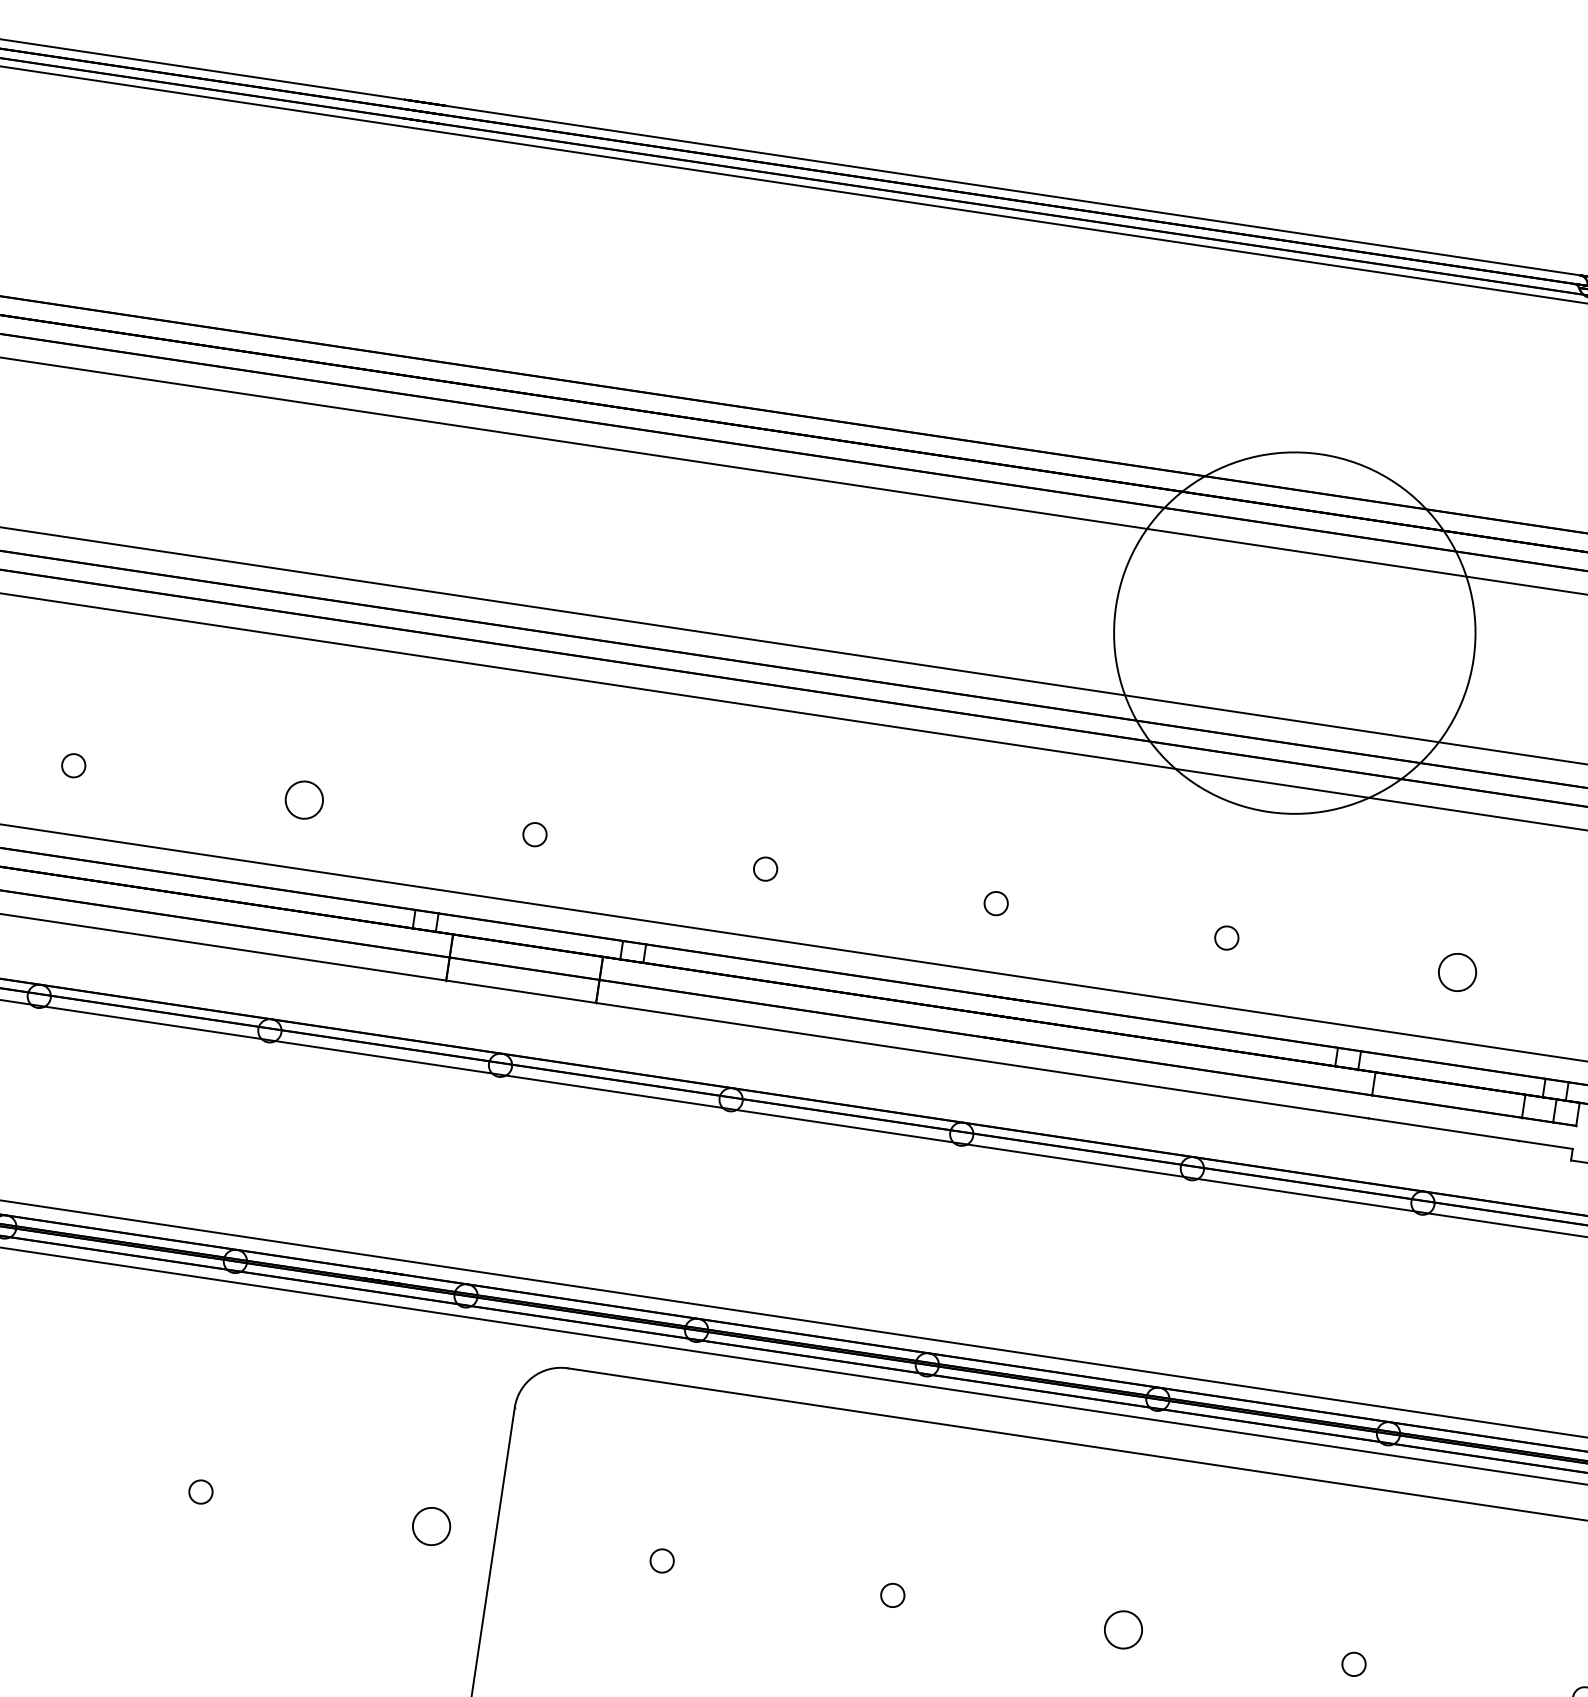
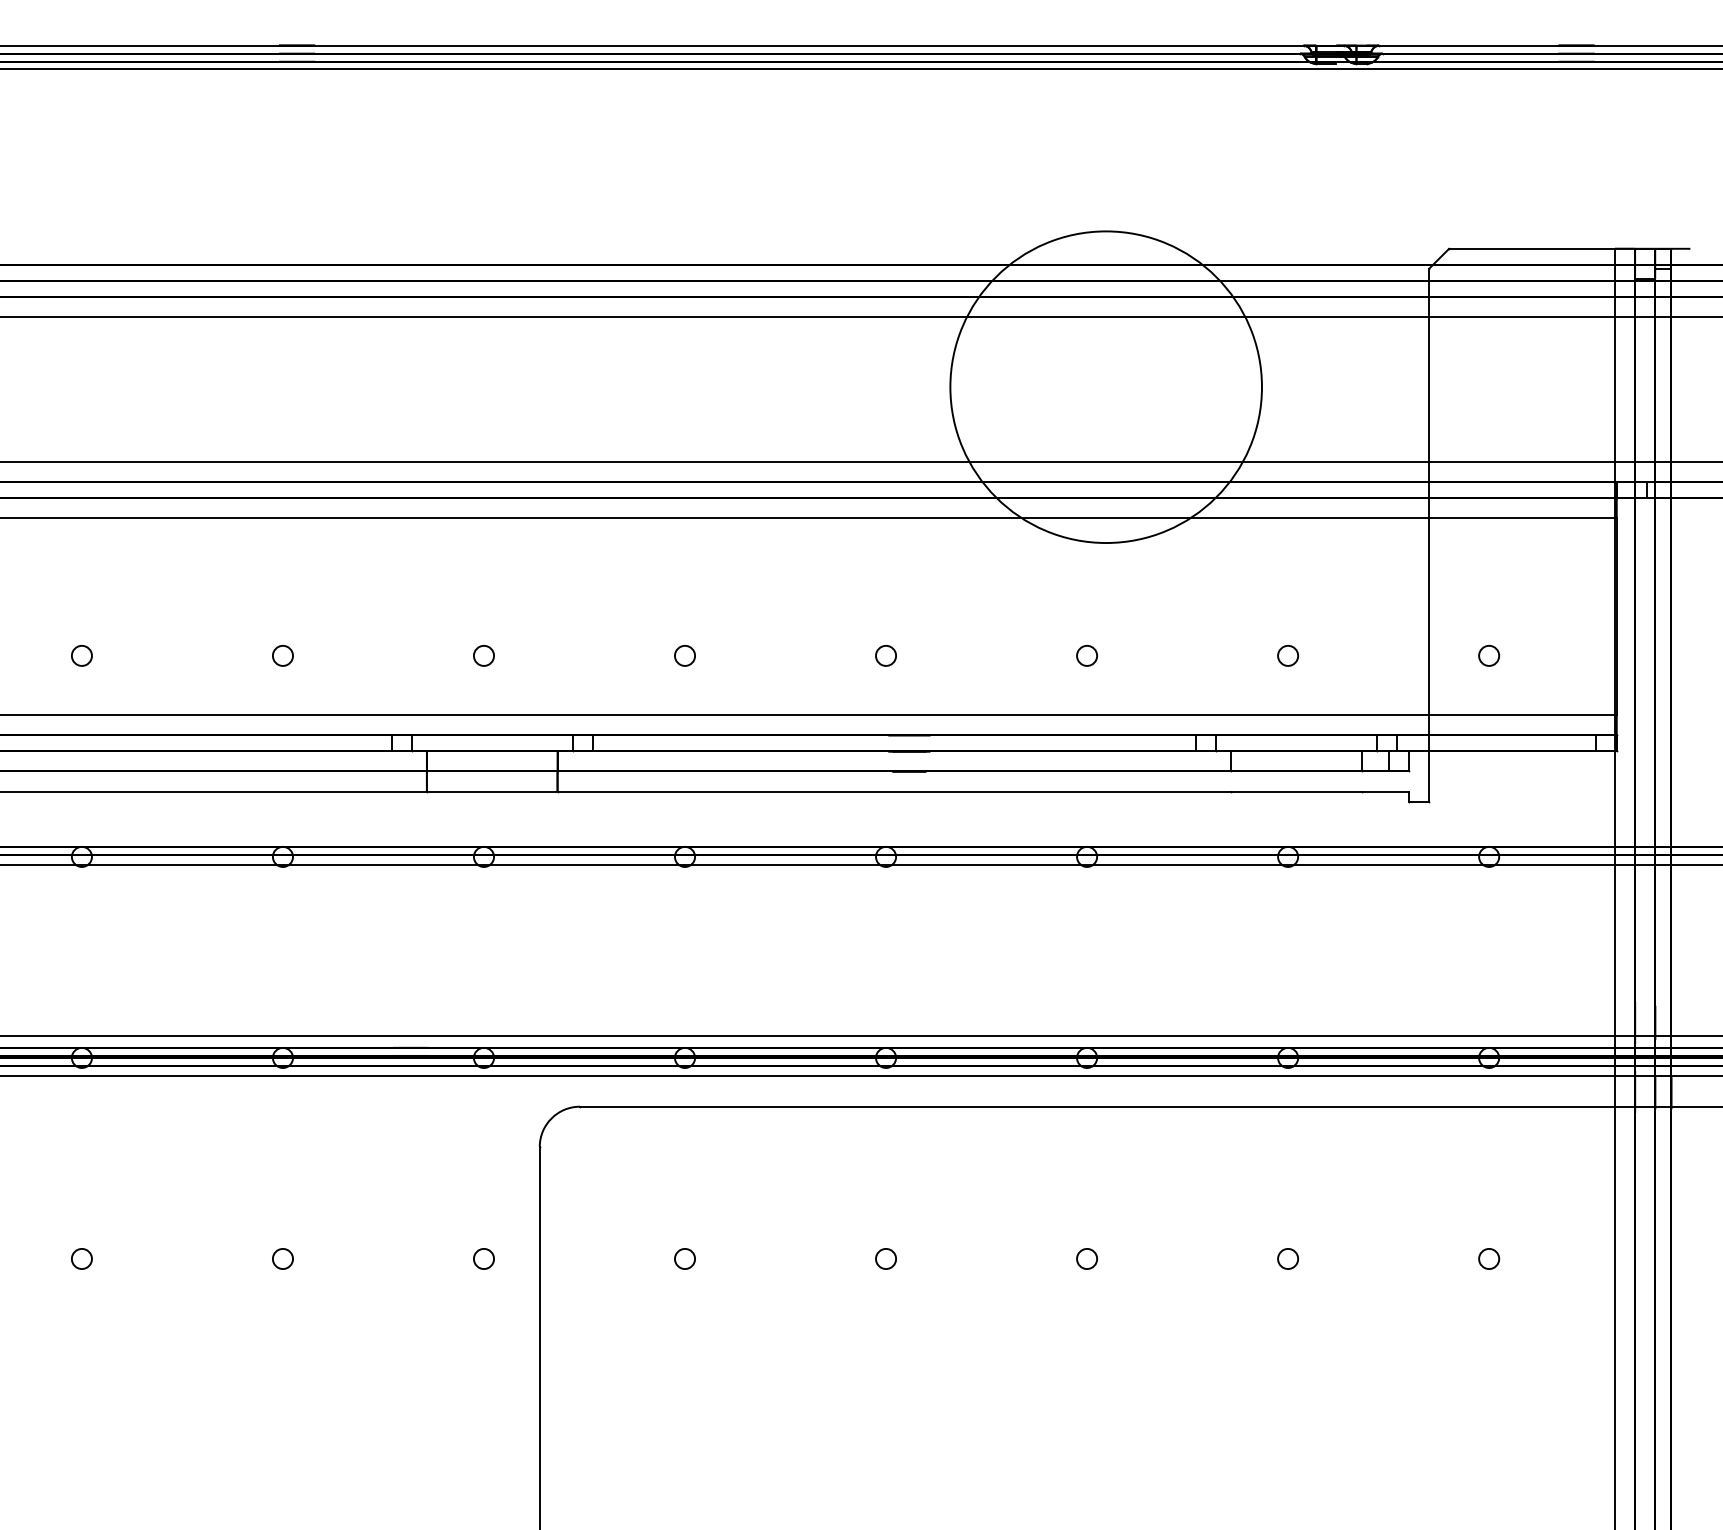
circle: (303, 799) -> (282, 655), size x0.62
circle: (1456, 971) -> (1287, 655), size x0.62
circle: (431, 1525) -> (483, 1258), size x0.62
circle: (1122, 1629) -> (1086, 1258), size x0.62

